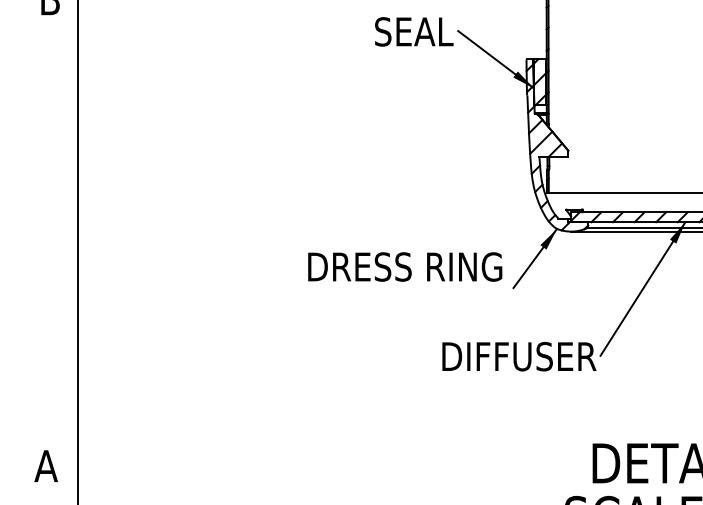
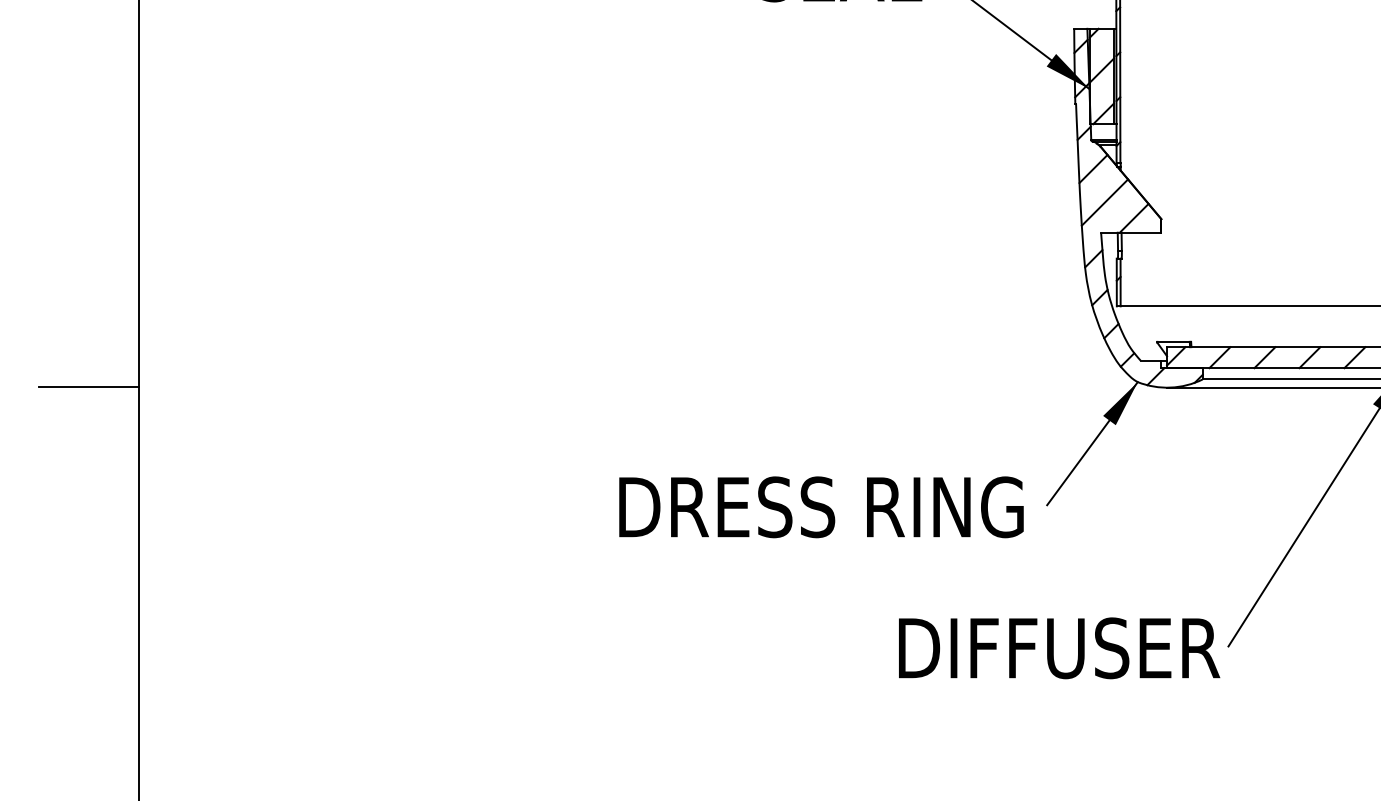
line: (53, 231) -> (88, 387), added
text: (405, 266) -> (822, 506), moved

